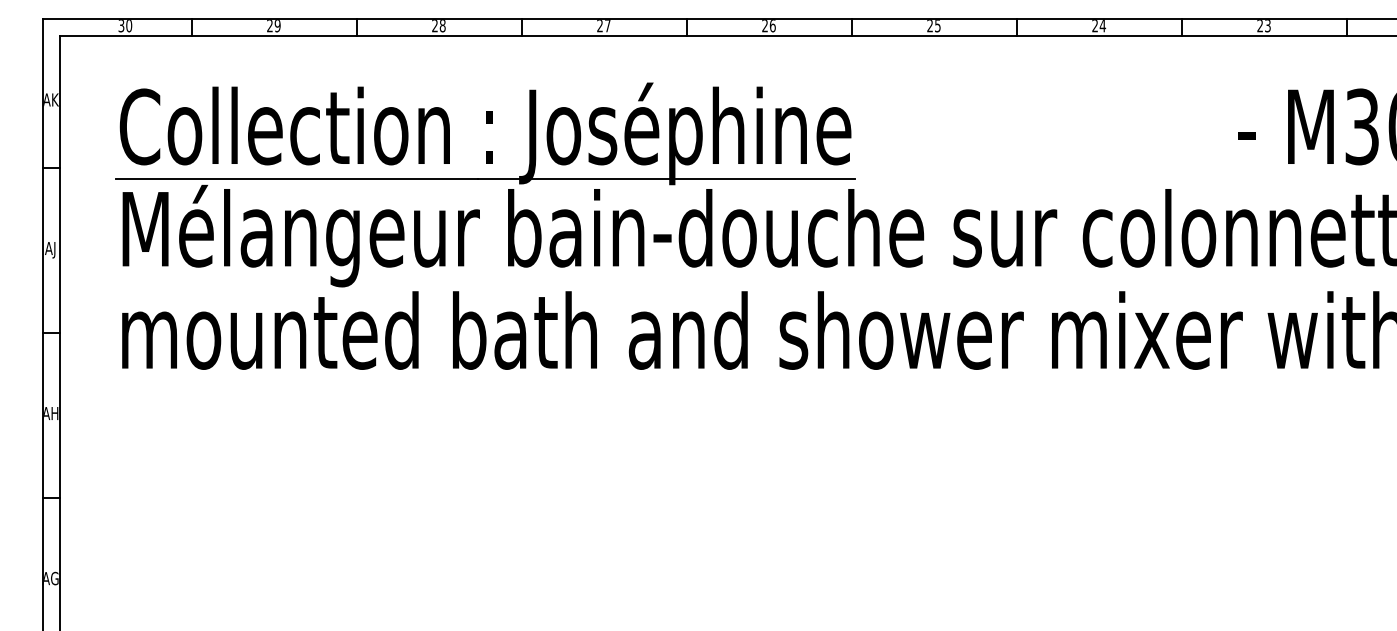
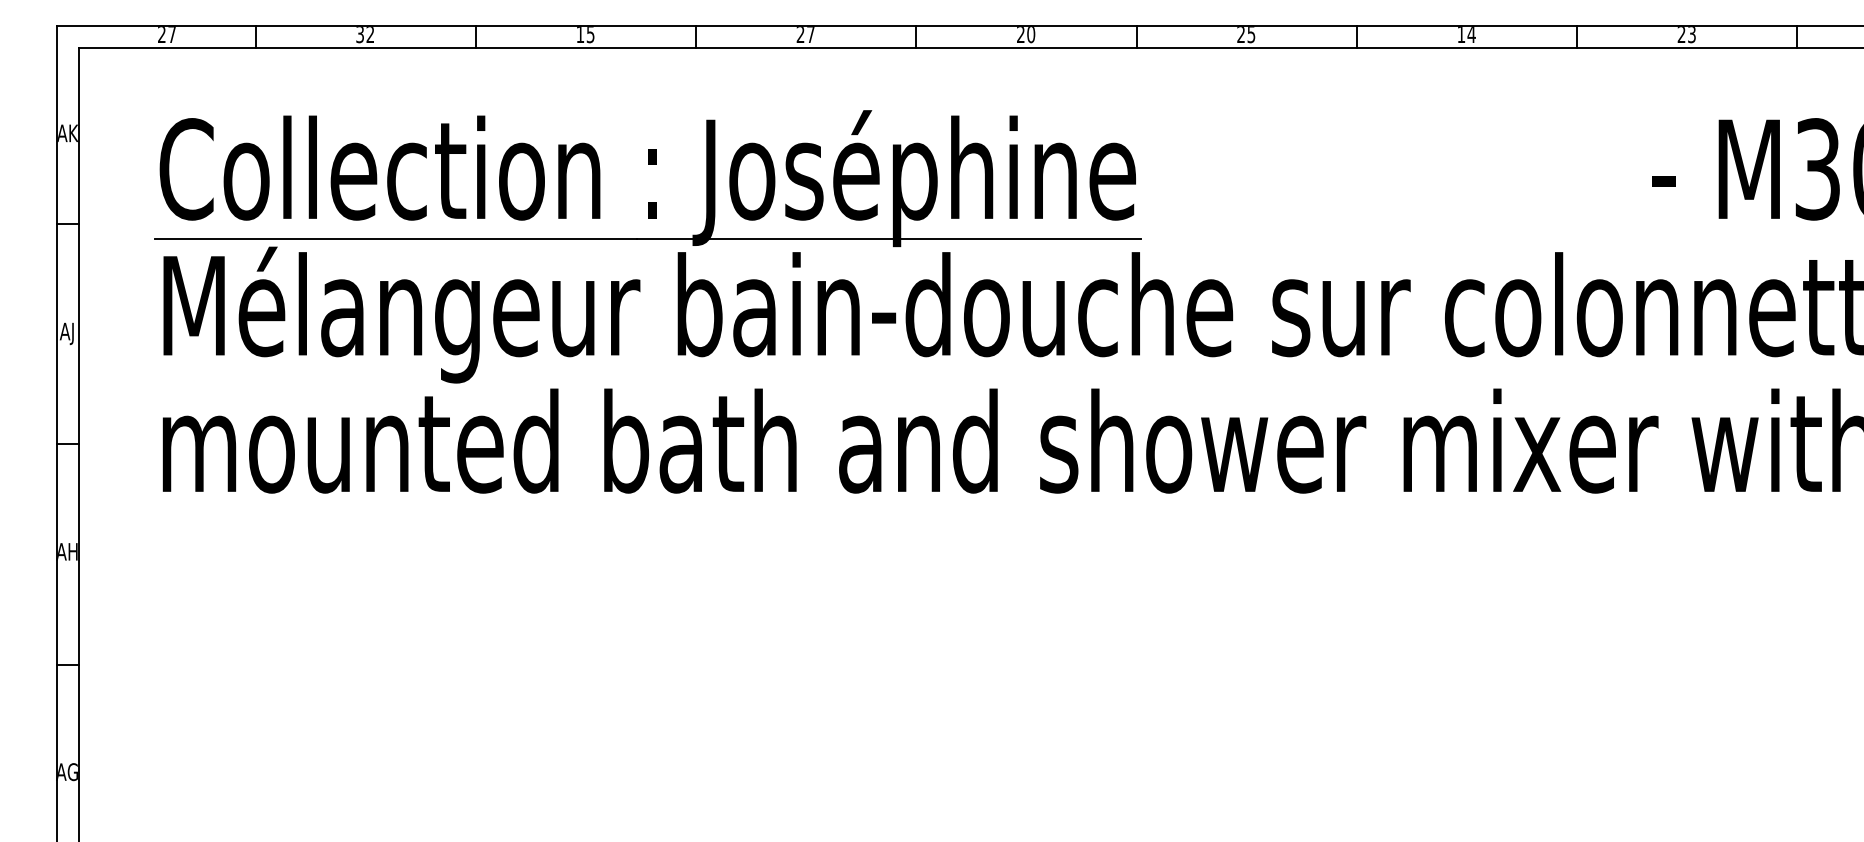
text: (773, 25) -> (1031, 34), 26 -> 20
text: (1095, 25) -> (1461, 34), 24 -> 14
text: (125, 26) -> (167, 35), 30 -> 27
text: (274, 26) -> (365, 35), 29 -> 32
text: (438, 26) -> (585, 35), 28 -> 15

